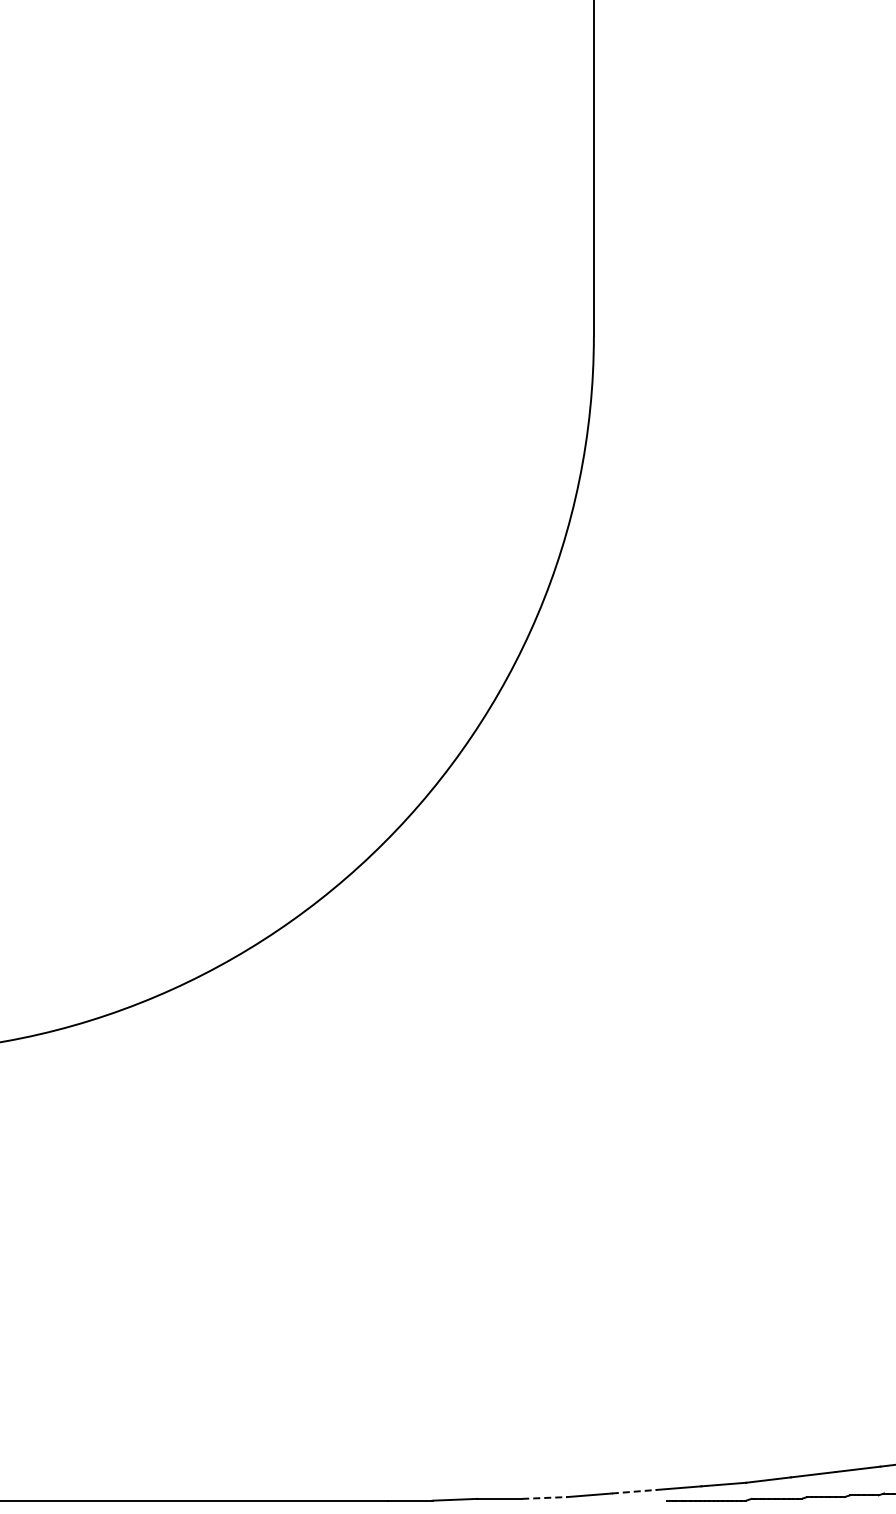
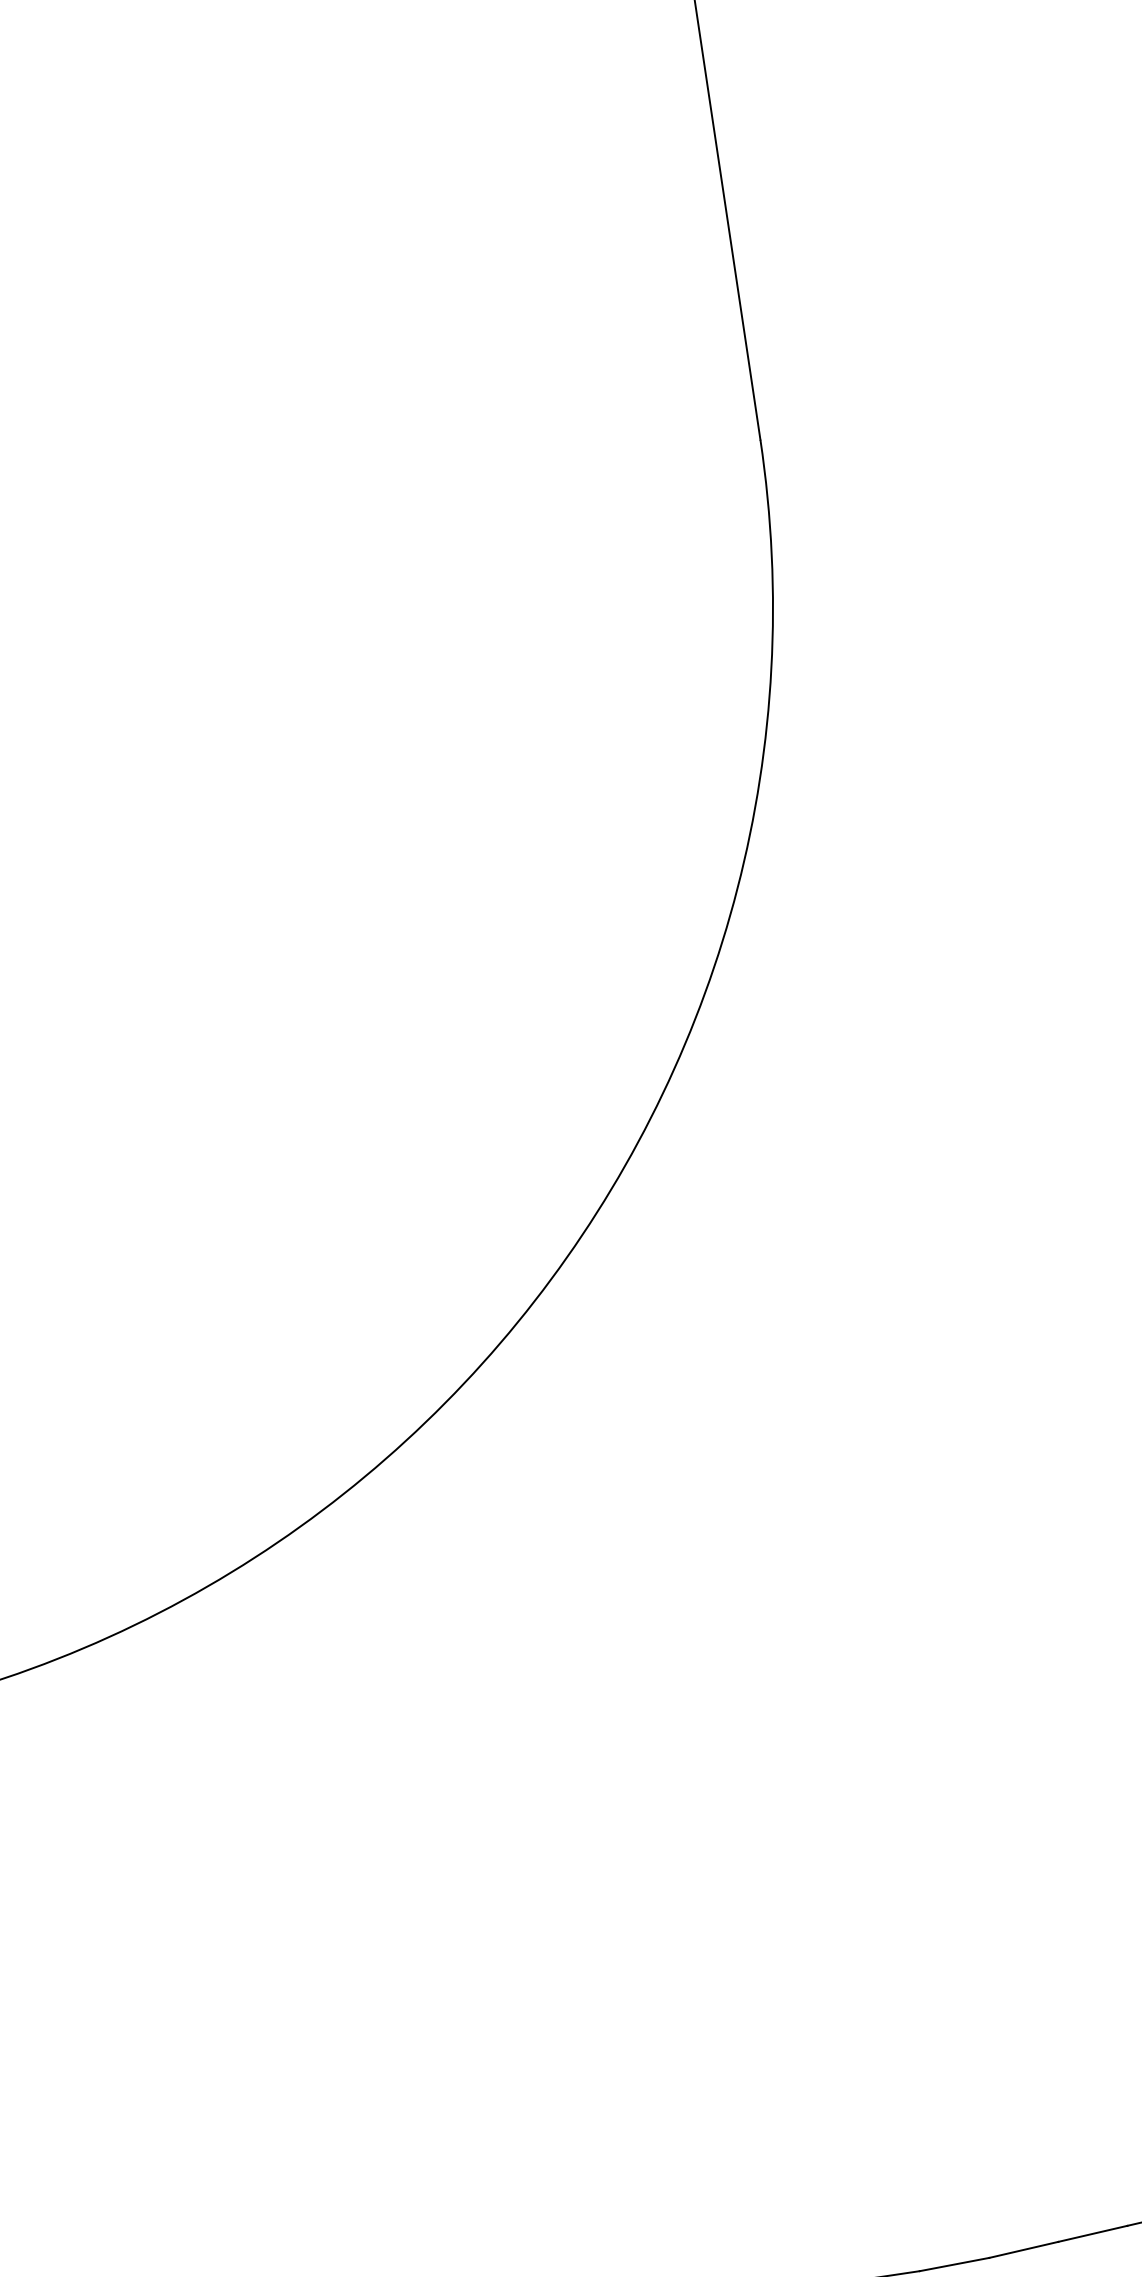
line: (634, 1491) -> (1093, 2233), dashed -> solid
line: (545, 1497) -> (955, 2263), dashed -> solid

